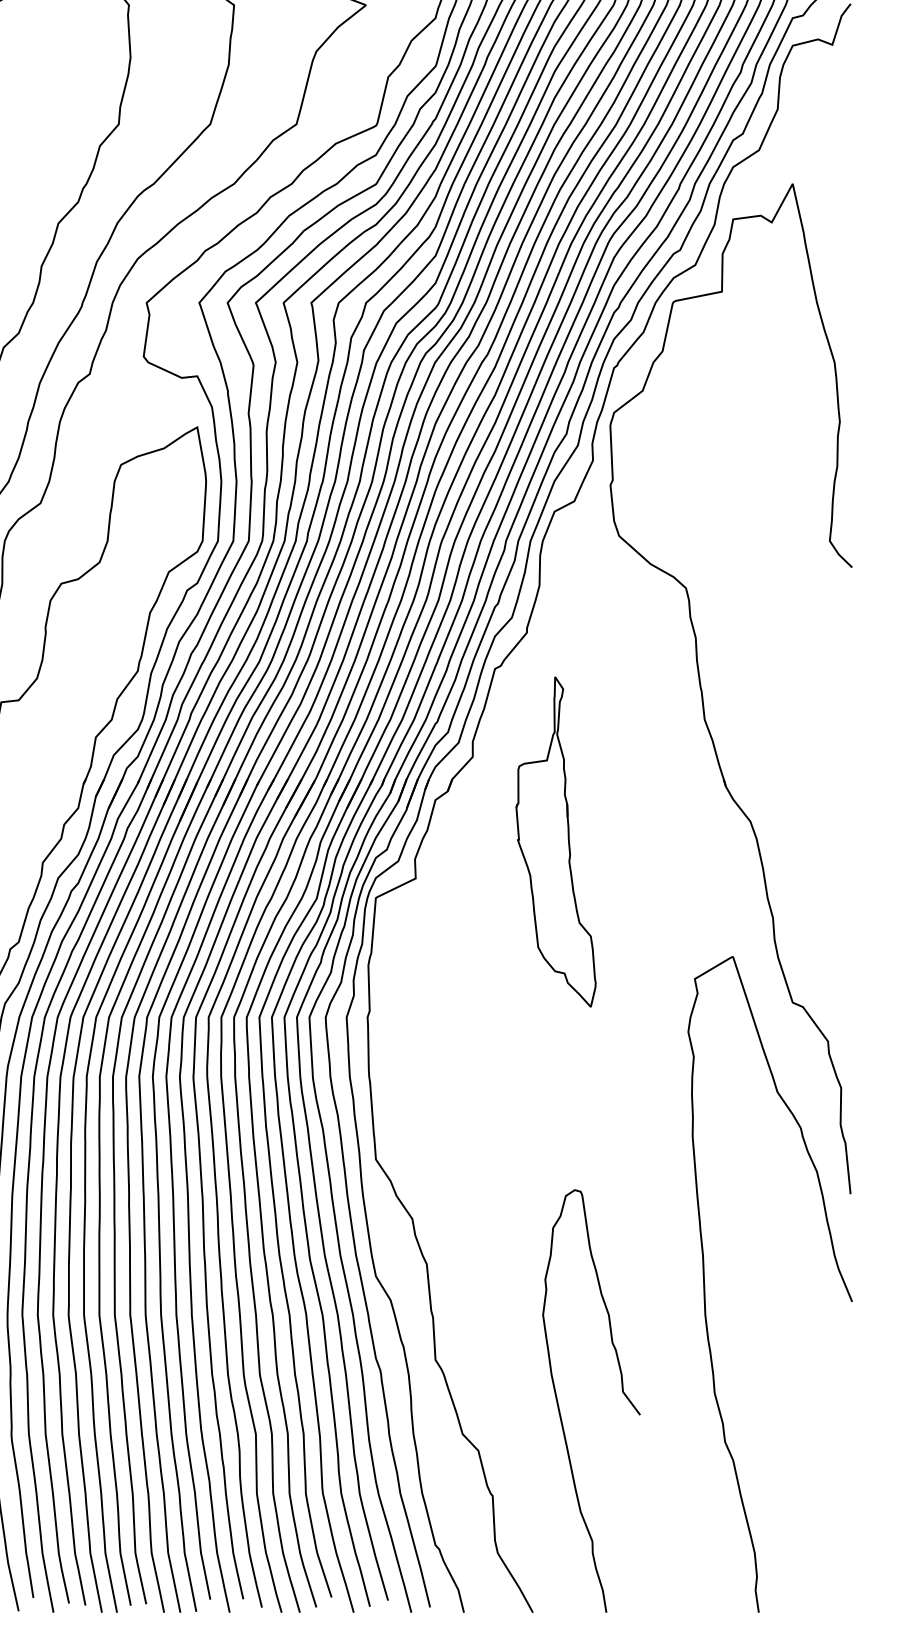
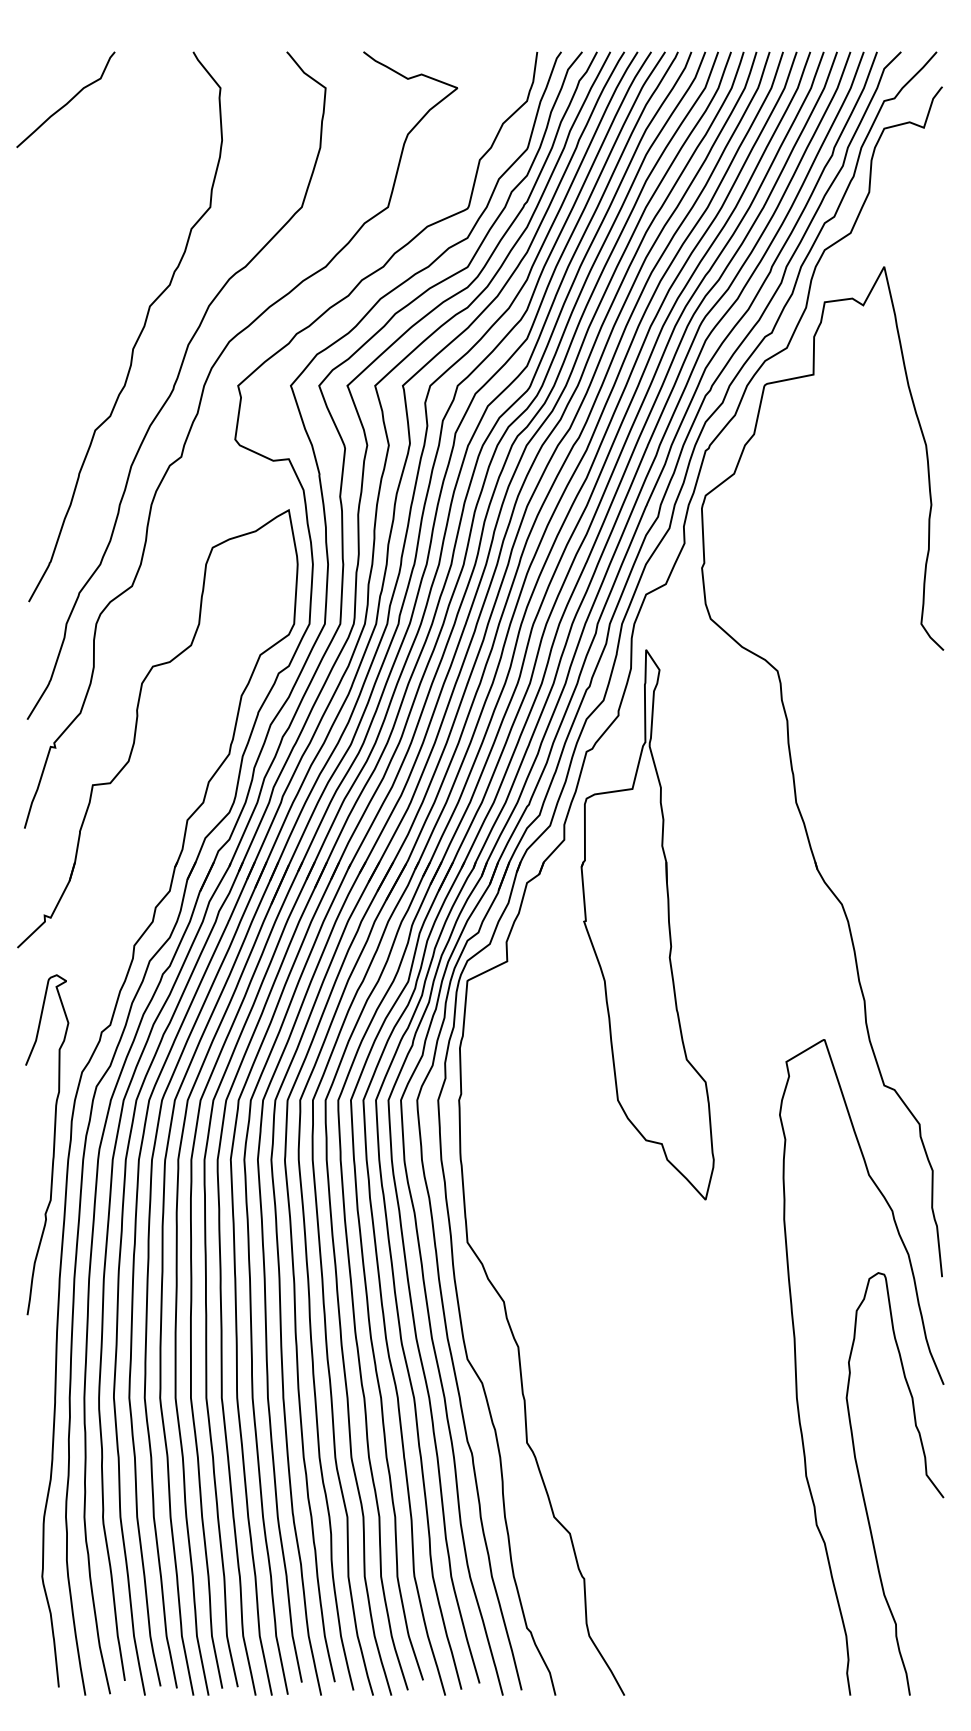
part: (555, 841) -> (647, 924), size x1.67
curve: (621, 1392) -> (925, 1475), moved

